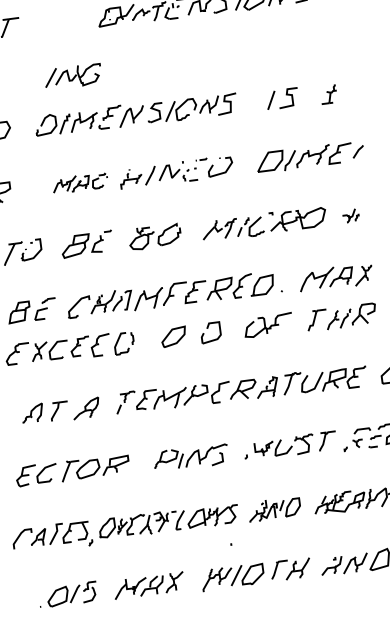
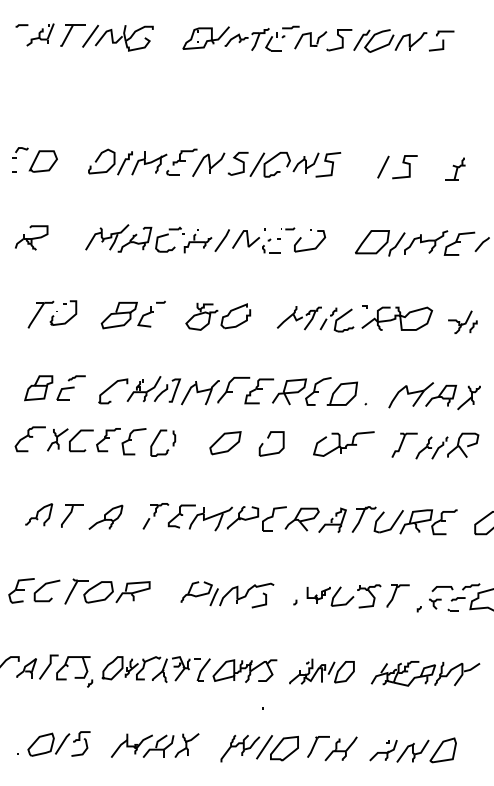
part: (72, 76) -> (117, 38), moved
part: (80, 183) -> (134, 238), size x1.43
part: (350, 215) -> (462, 321), size x1.43

